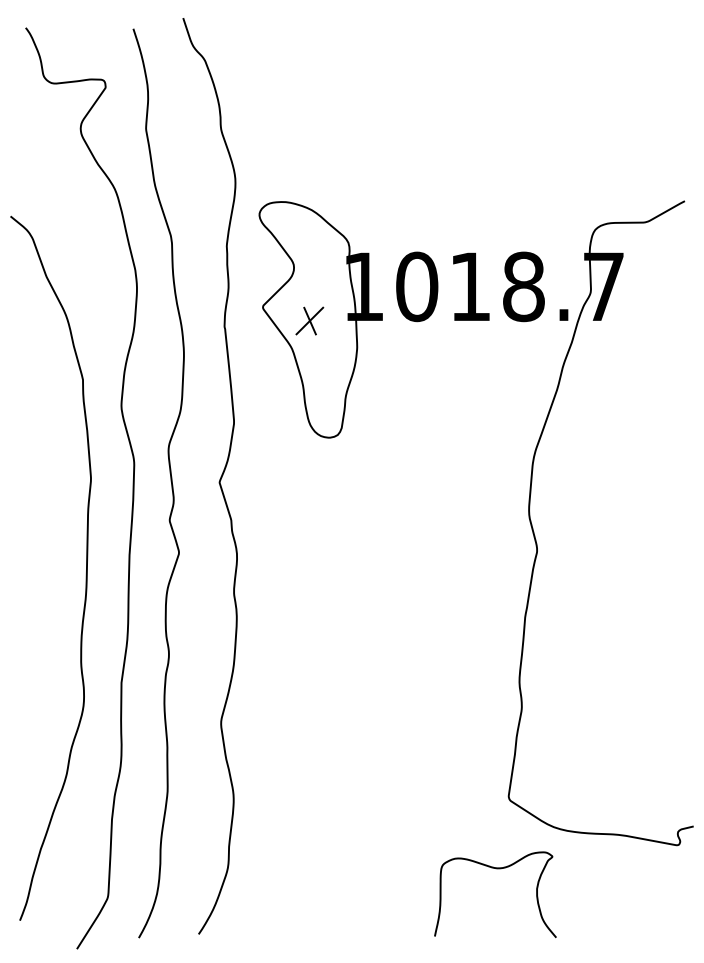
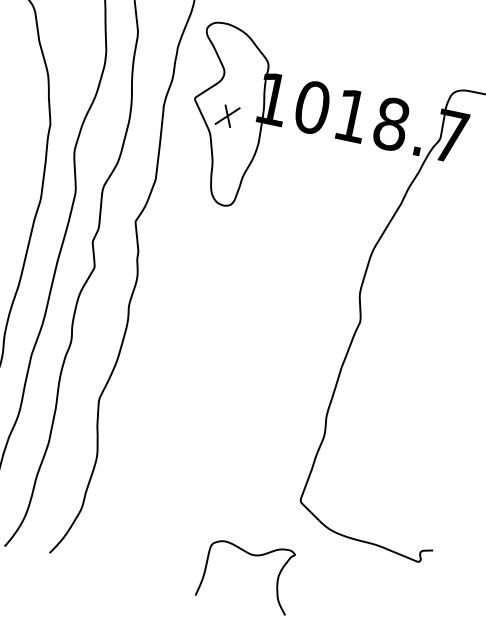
curve: (496, 869) -> (251, 555), moved

